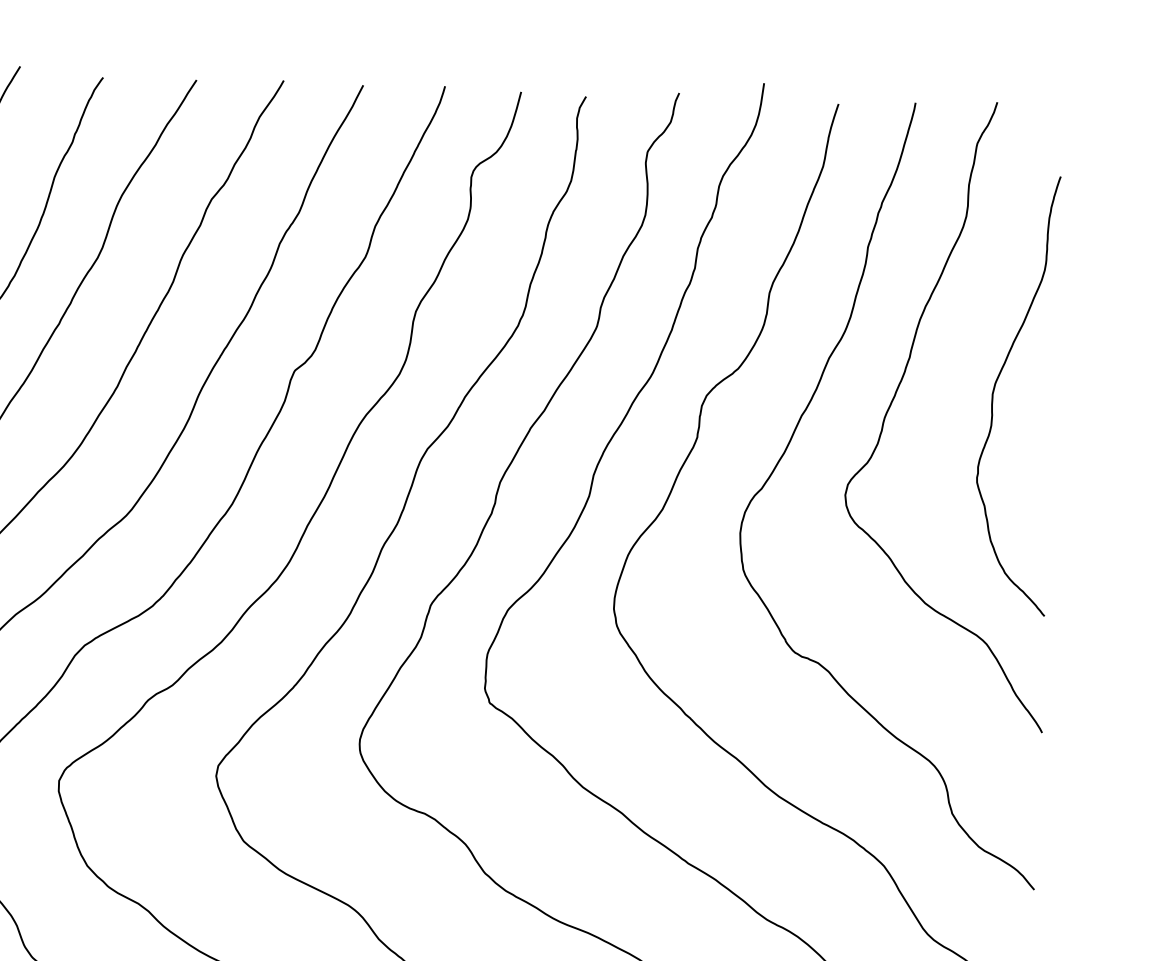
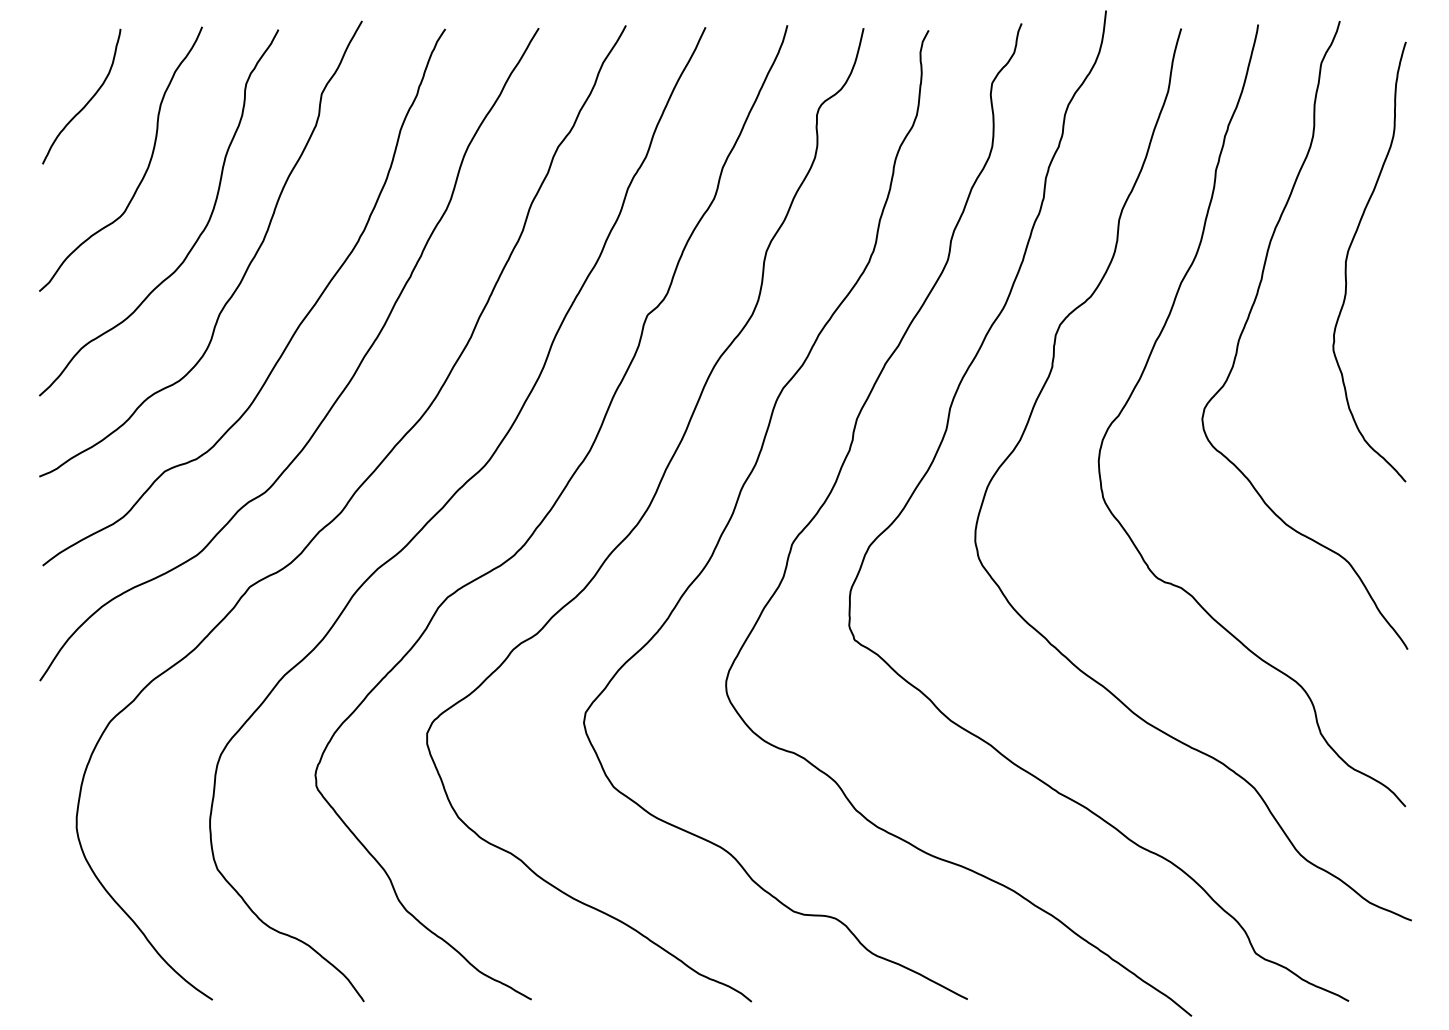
curve: (995, 387) -> (1348, 255), moved

